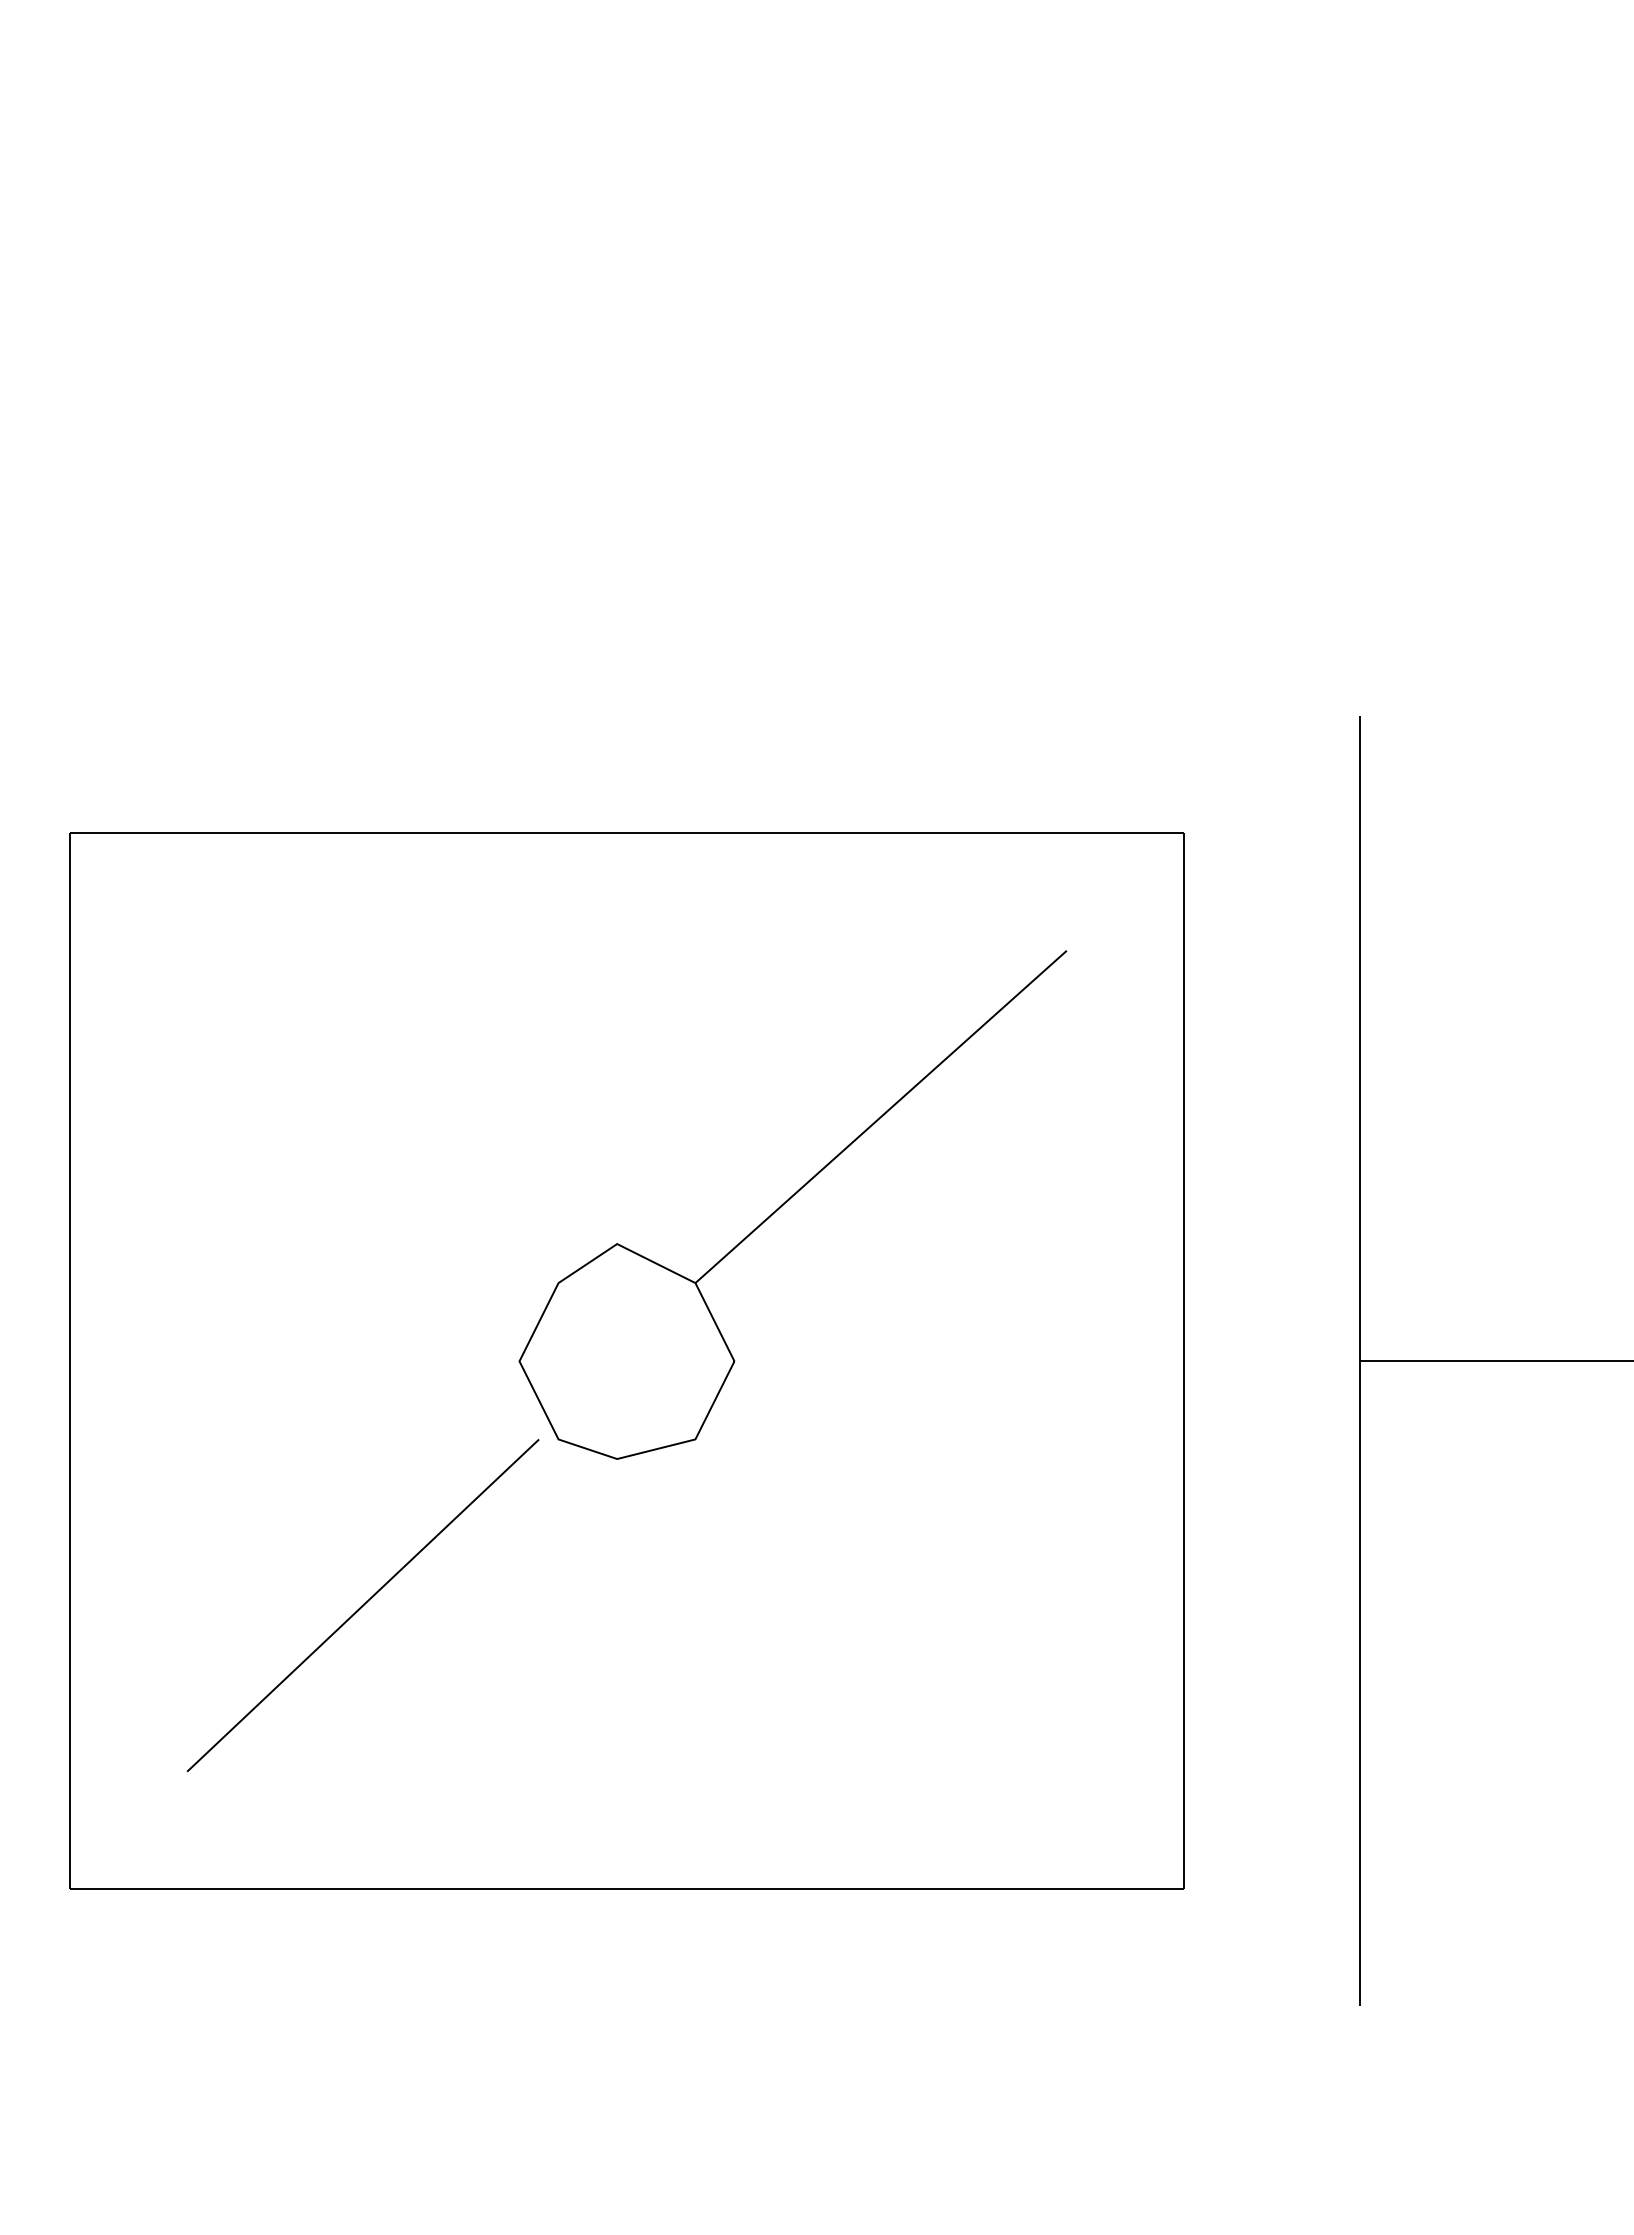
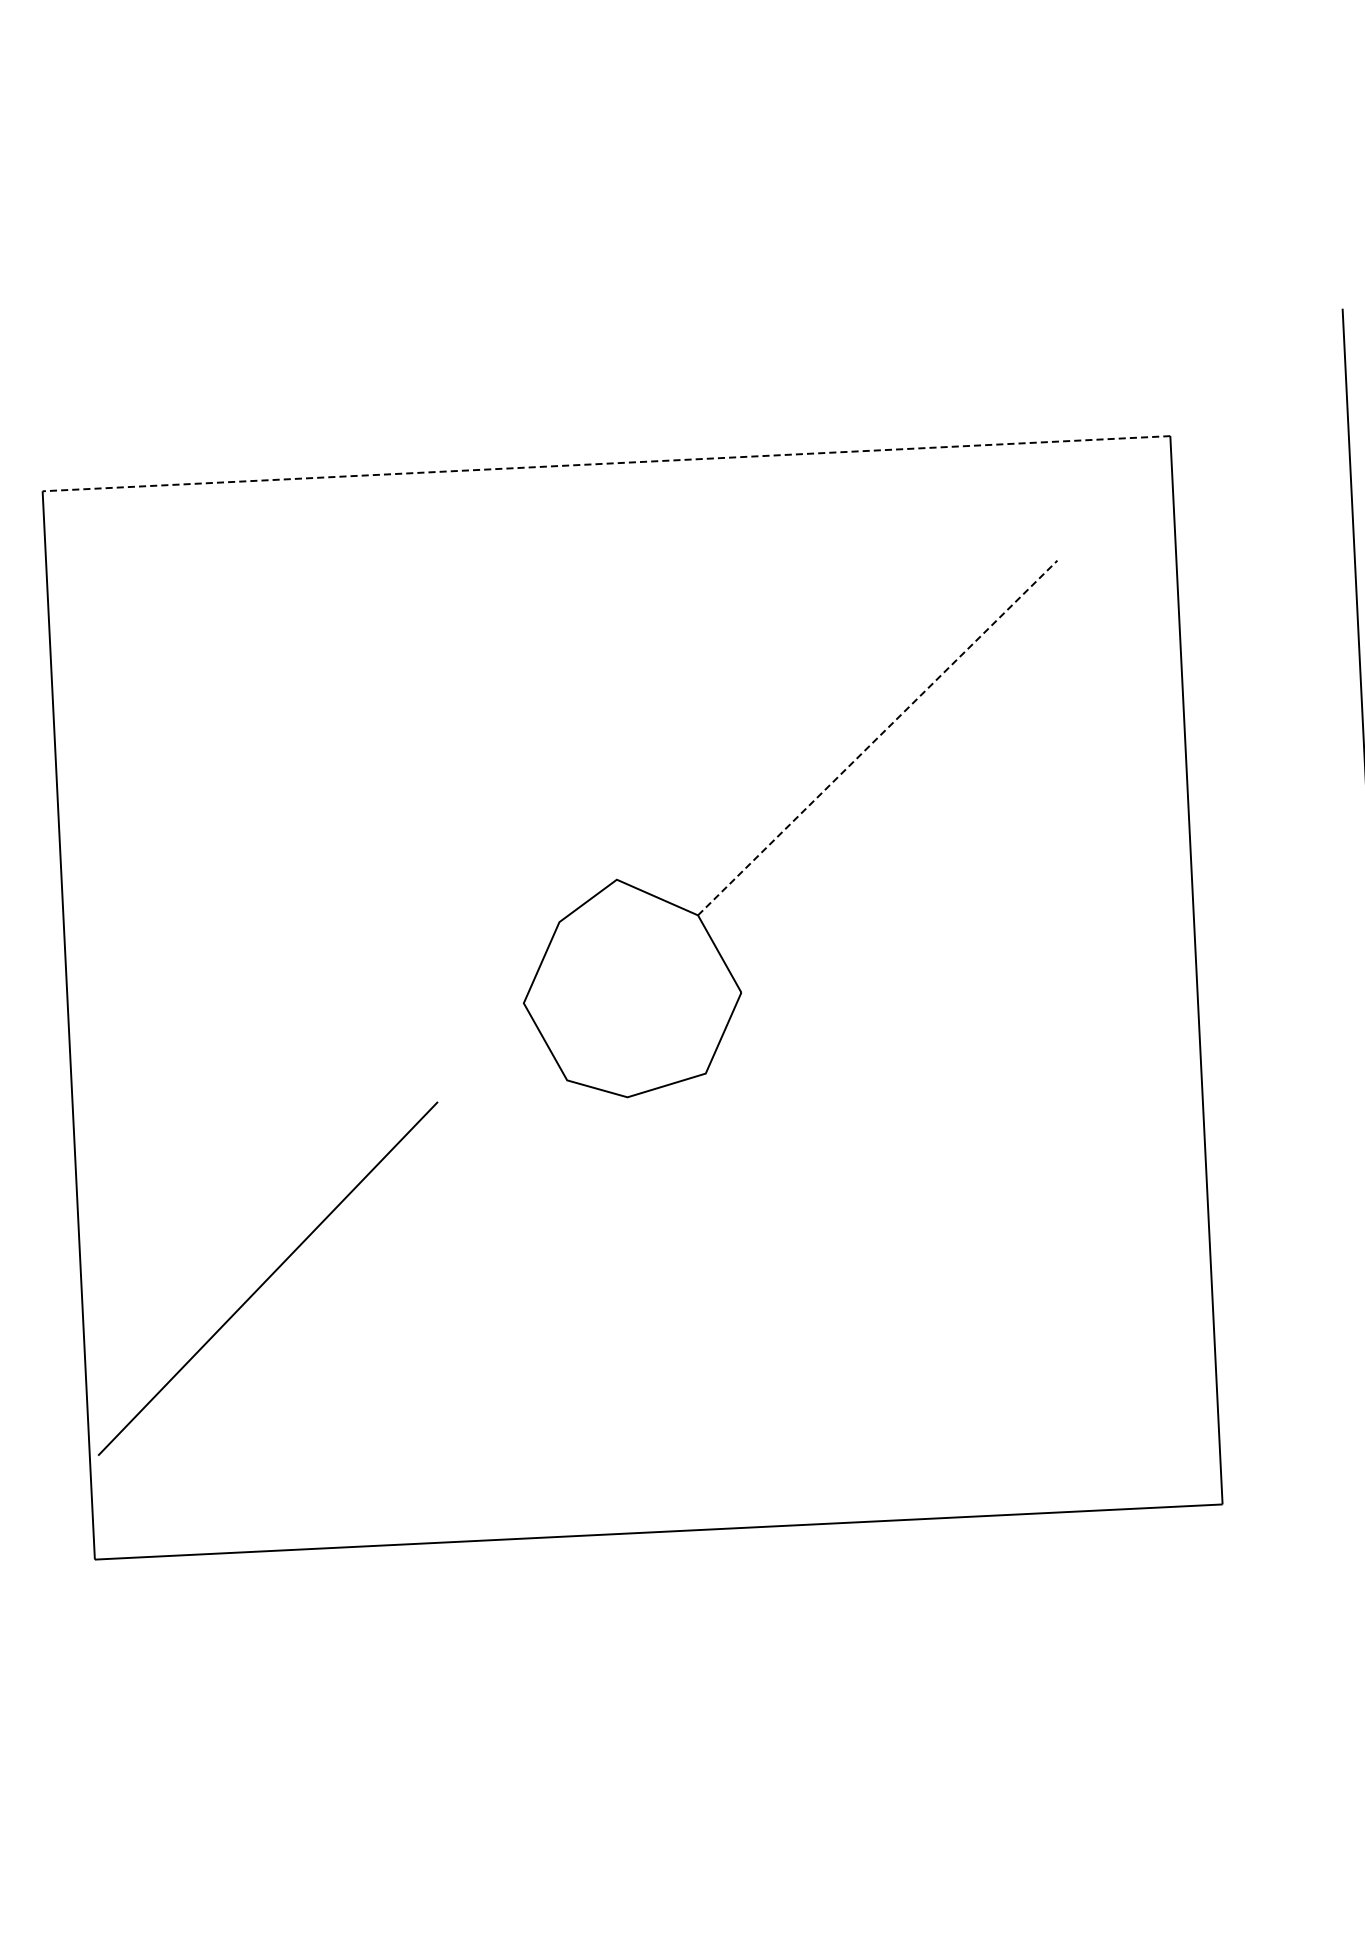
line: (626, 833) -> (605, 463), solid -> dashed
line: (881, 1116) -> (878, 737), solid -> dashed
line: (362, 1605) -> (267, 1278), moved

